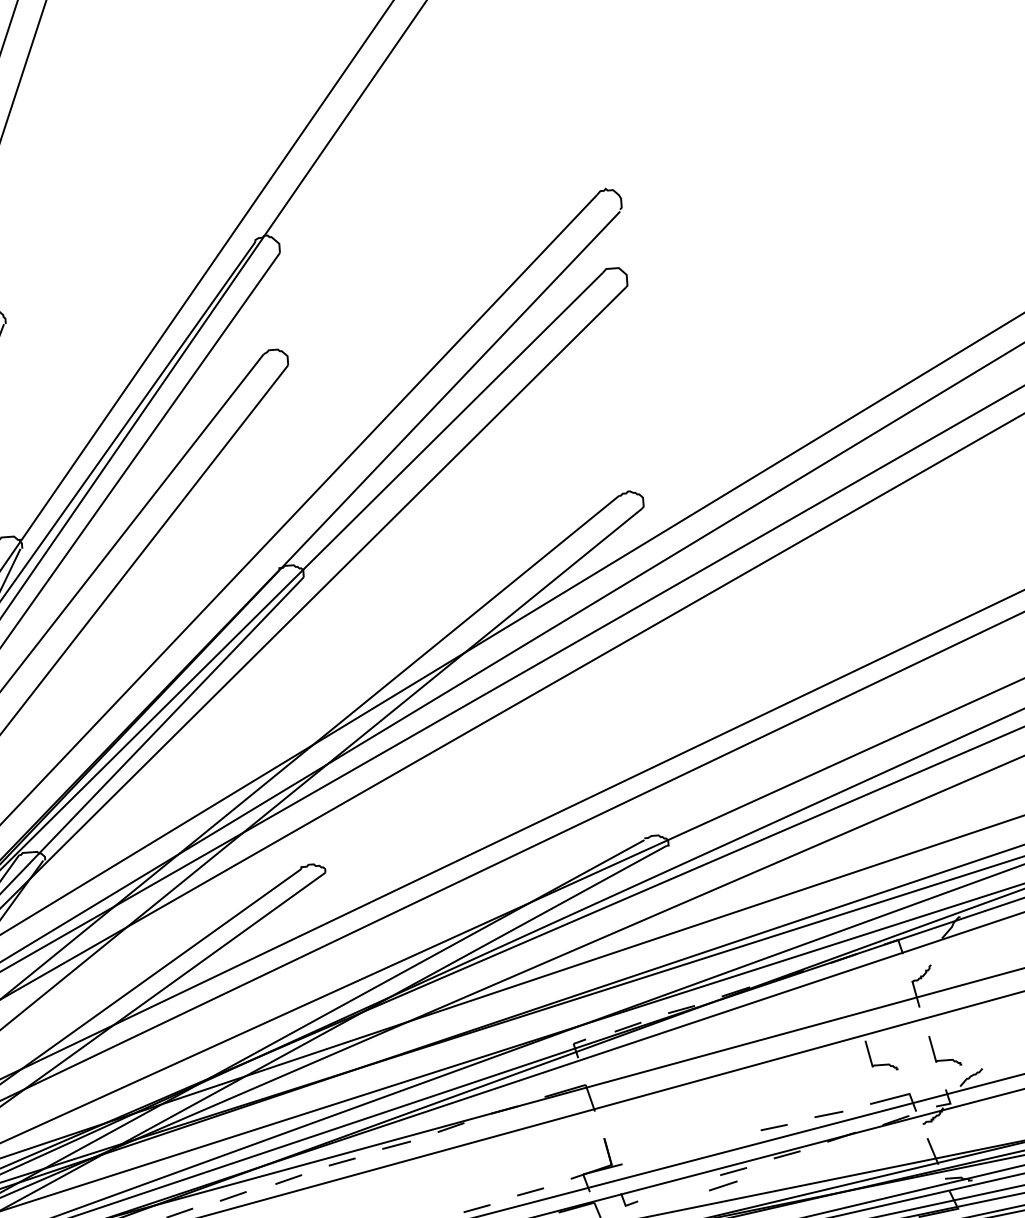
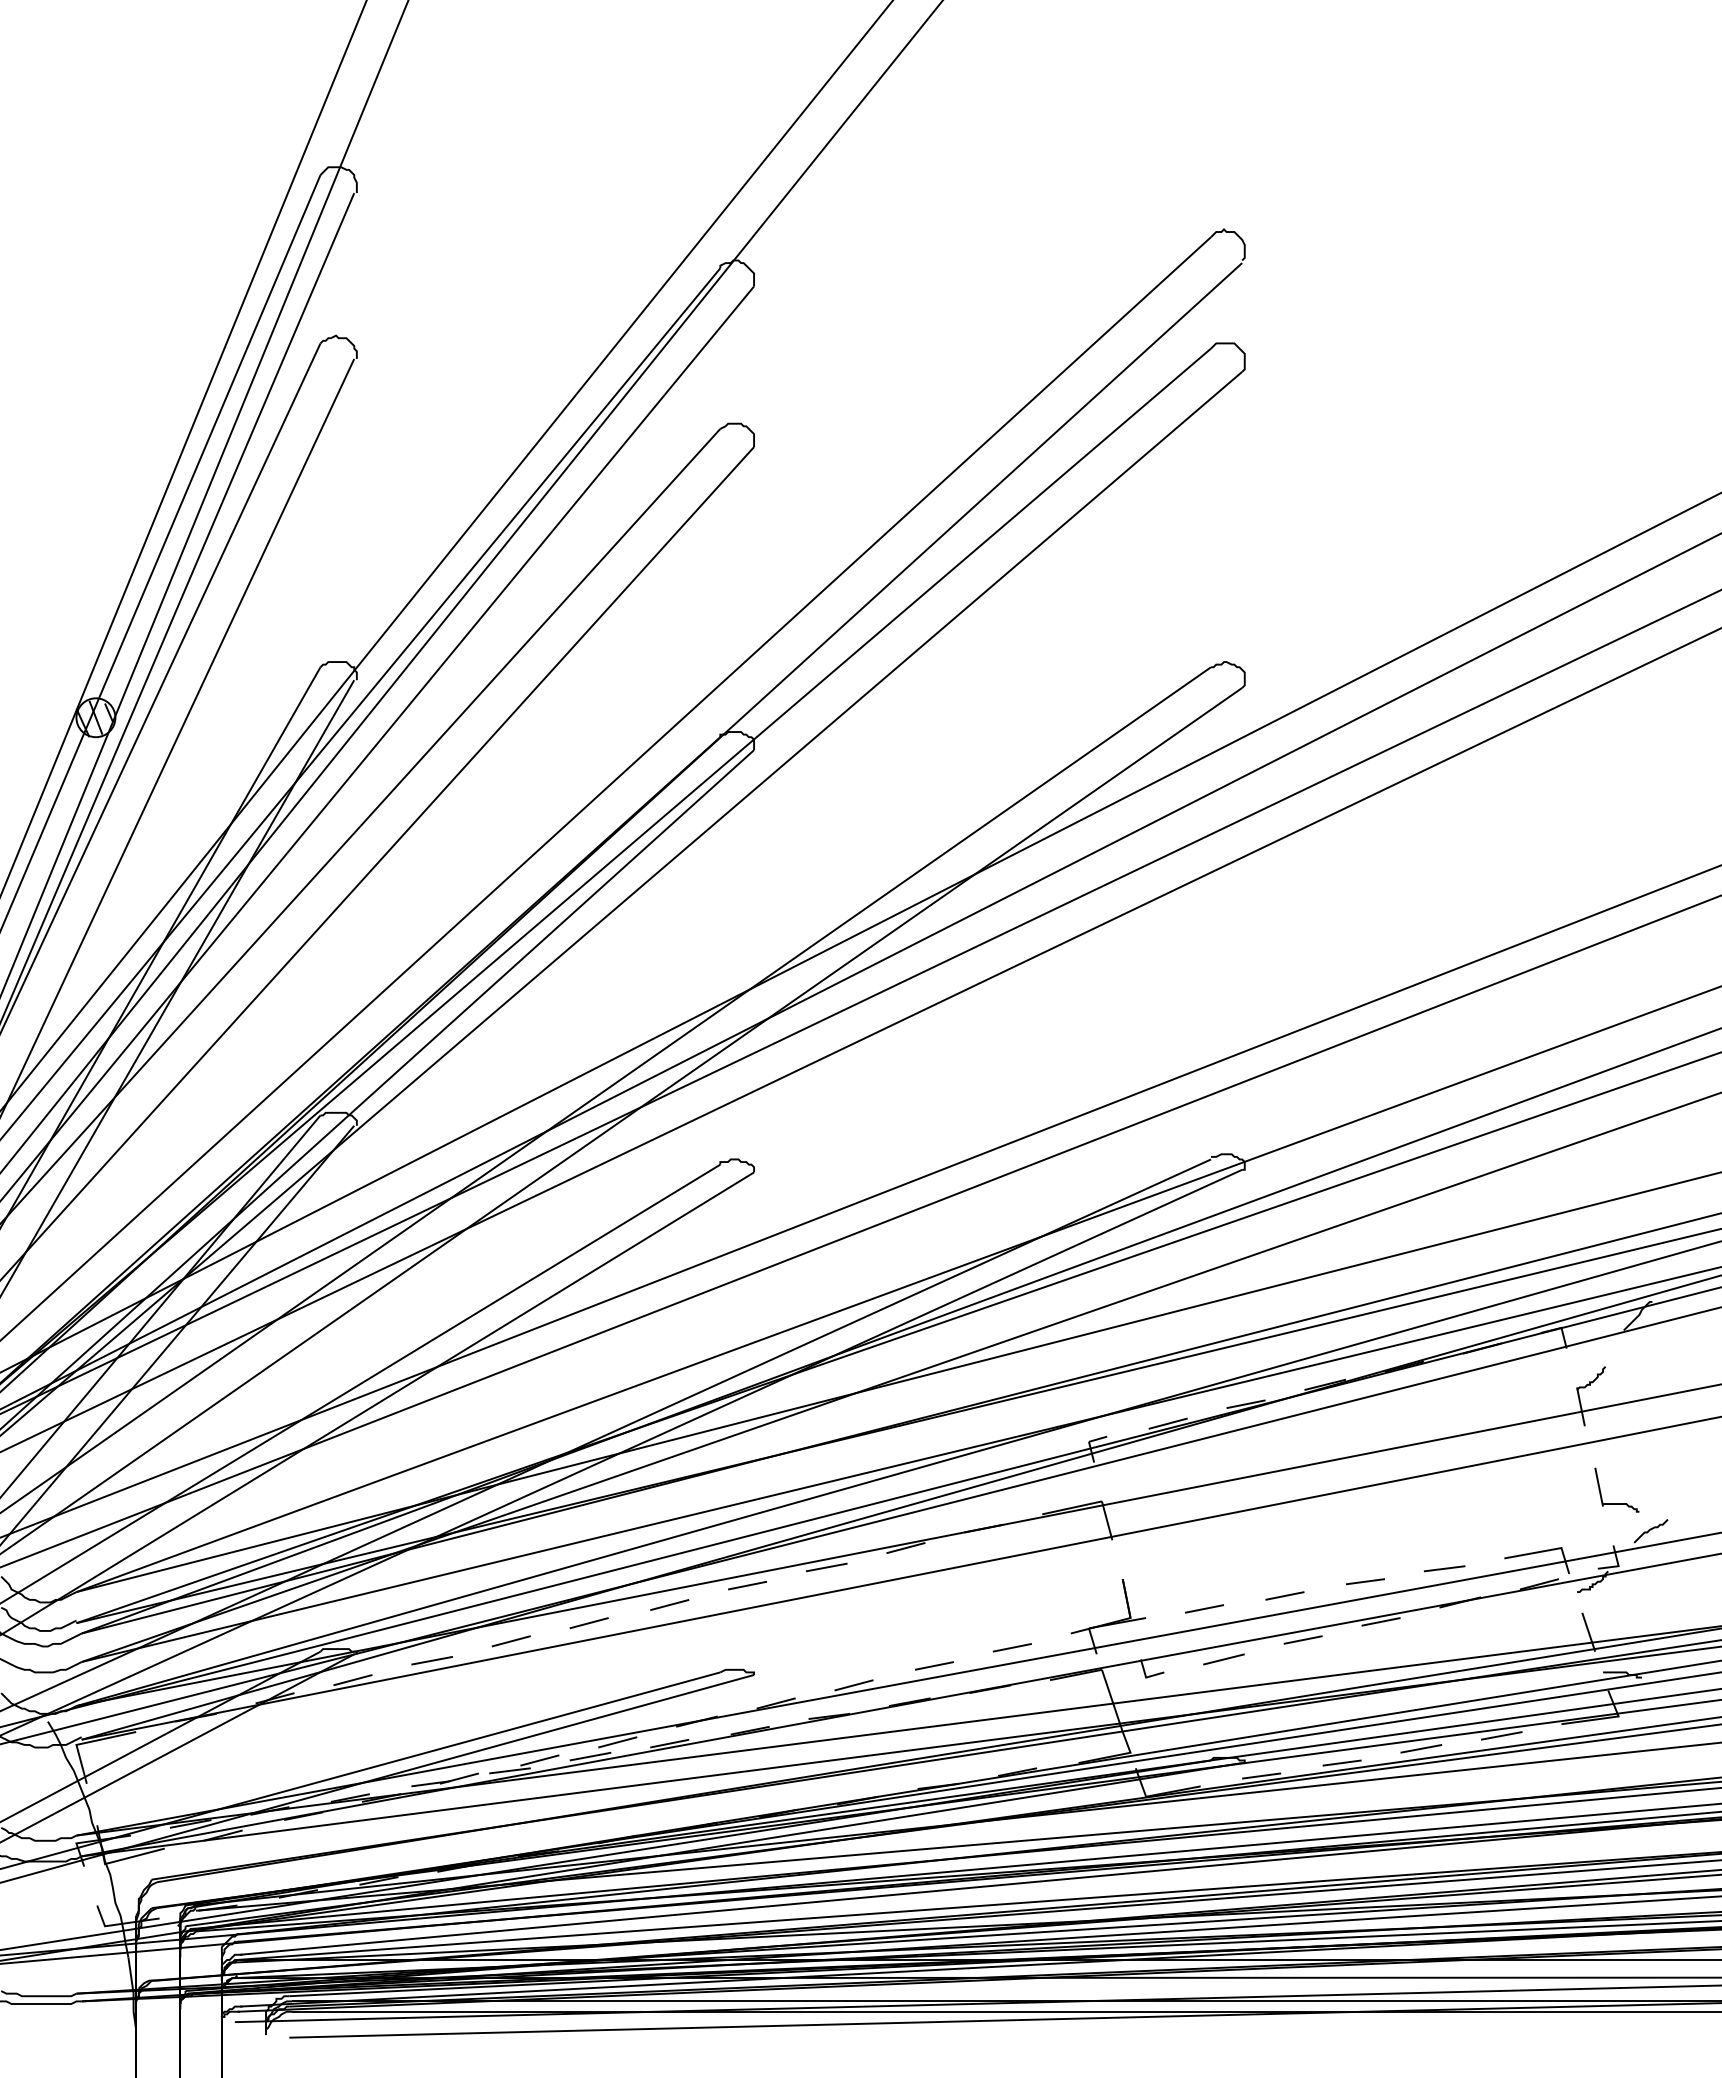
part: (882, 1064) -> (1525, 1503), removed
line: (718, 1141) -> (1284, 1595), added
line: (662, 1154) -> (1204, 1608), added
line: (722, 1186) -> (1223, 1659), moved

